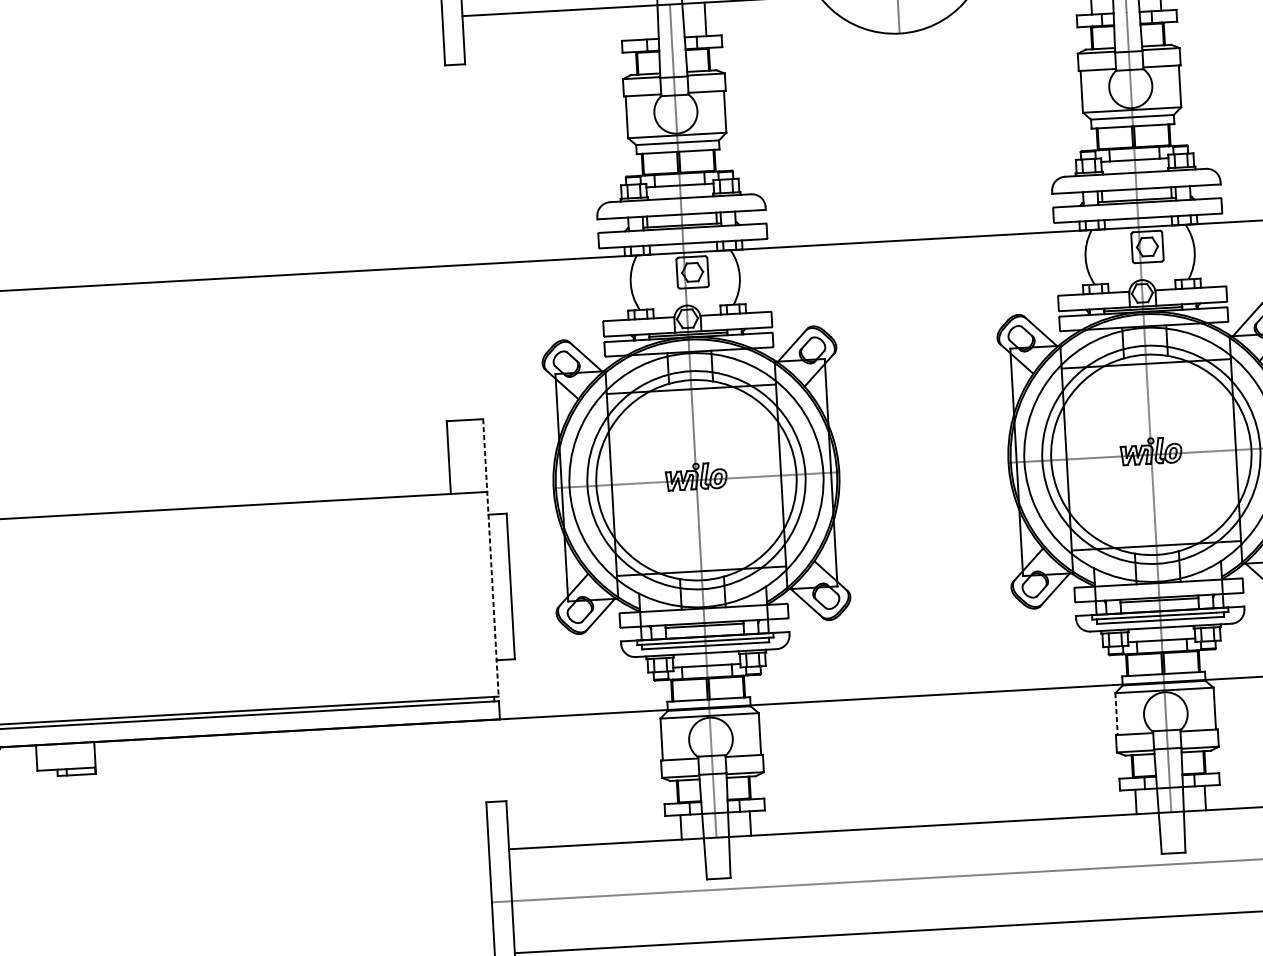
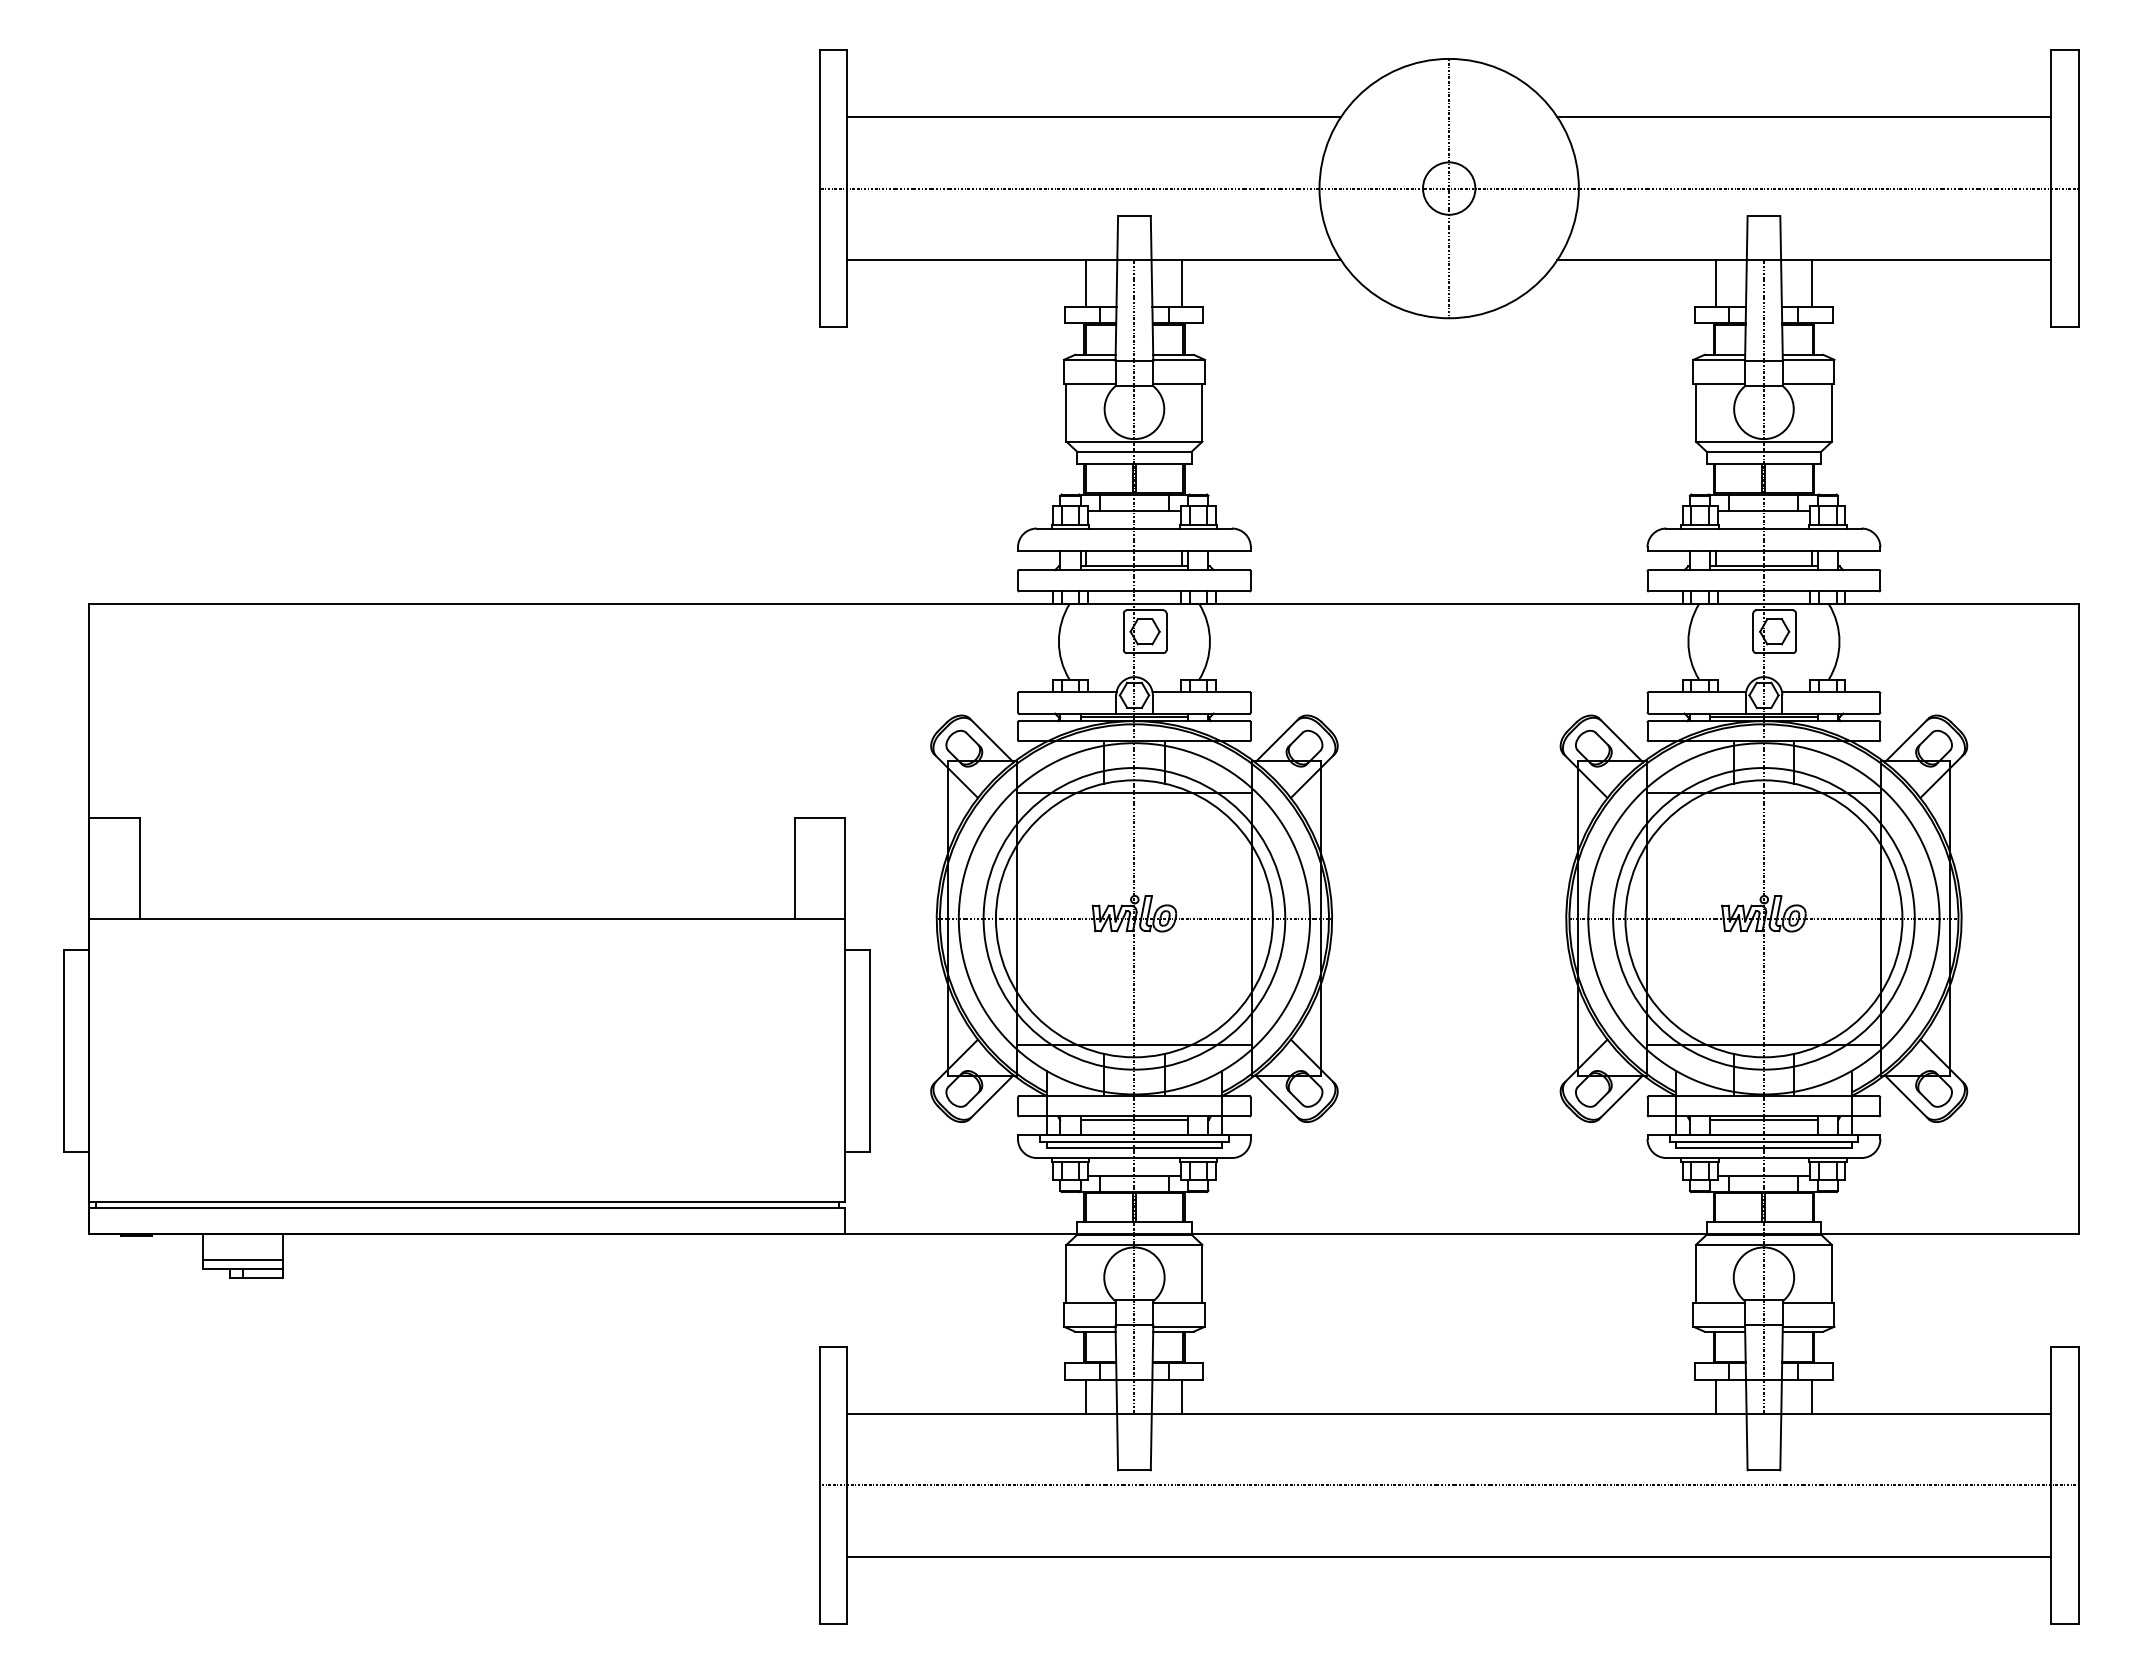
line: (636, 23) -> (1086, 283), added
line: (490, 558) -> (844, 1010), dashed -> solid
line: (1116, 713) -> (1695, 1273), dashed -> solid
line: (65, 763) -> (242, 1260), added

